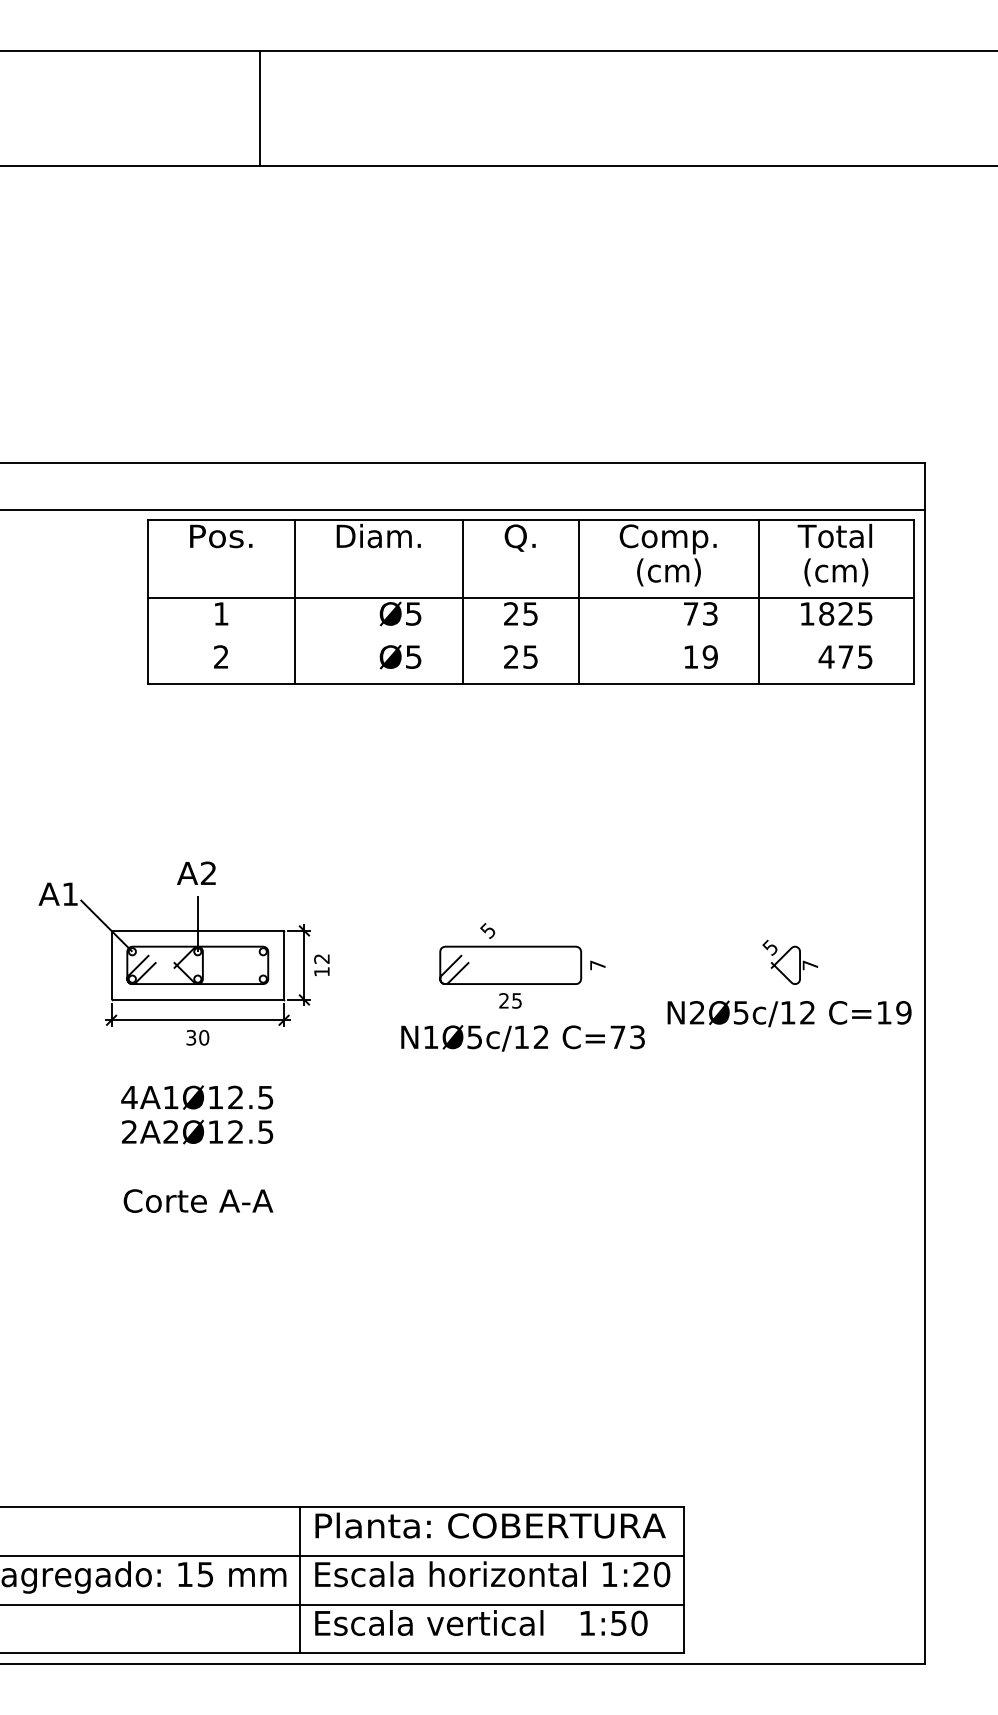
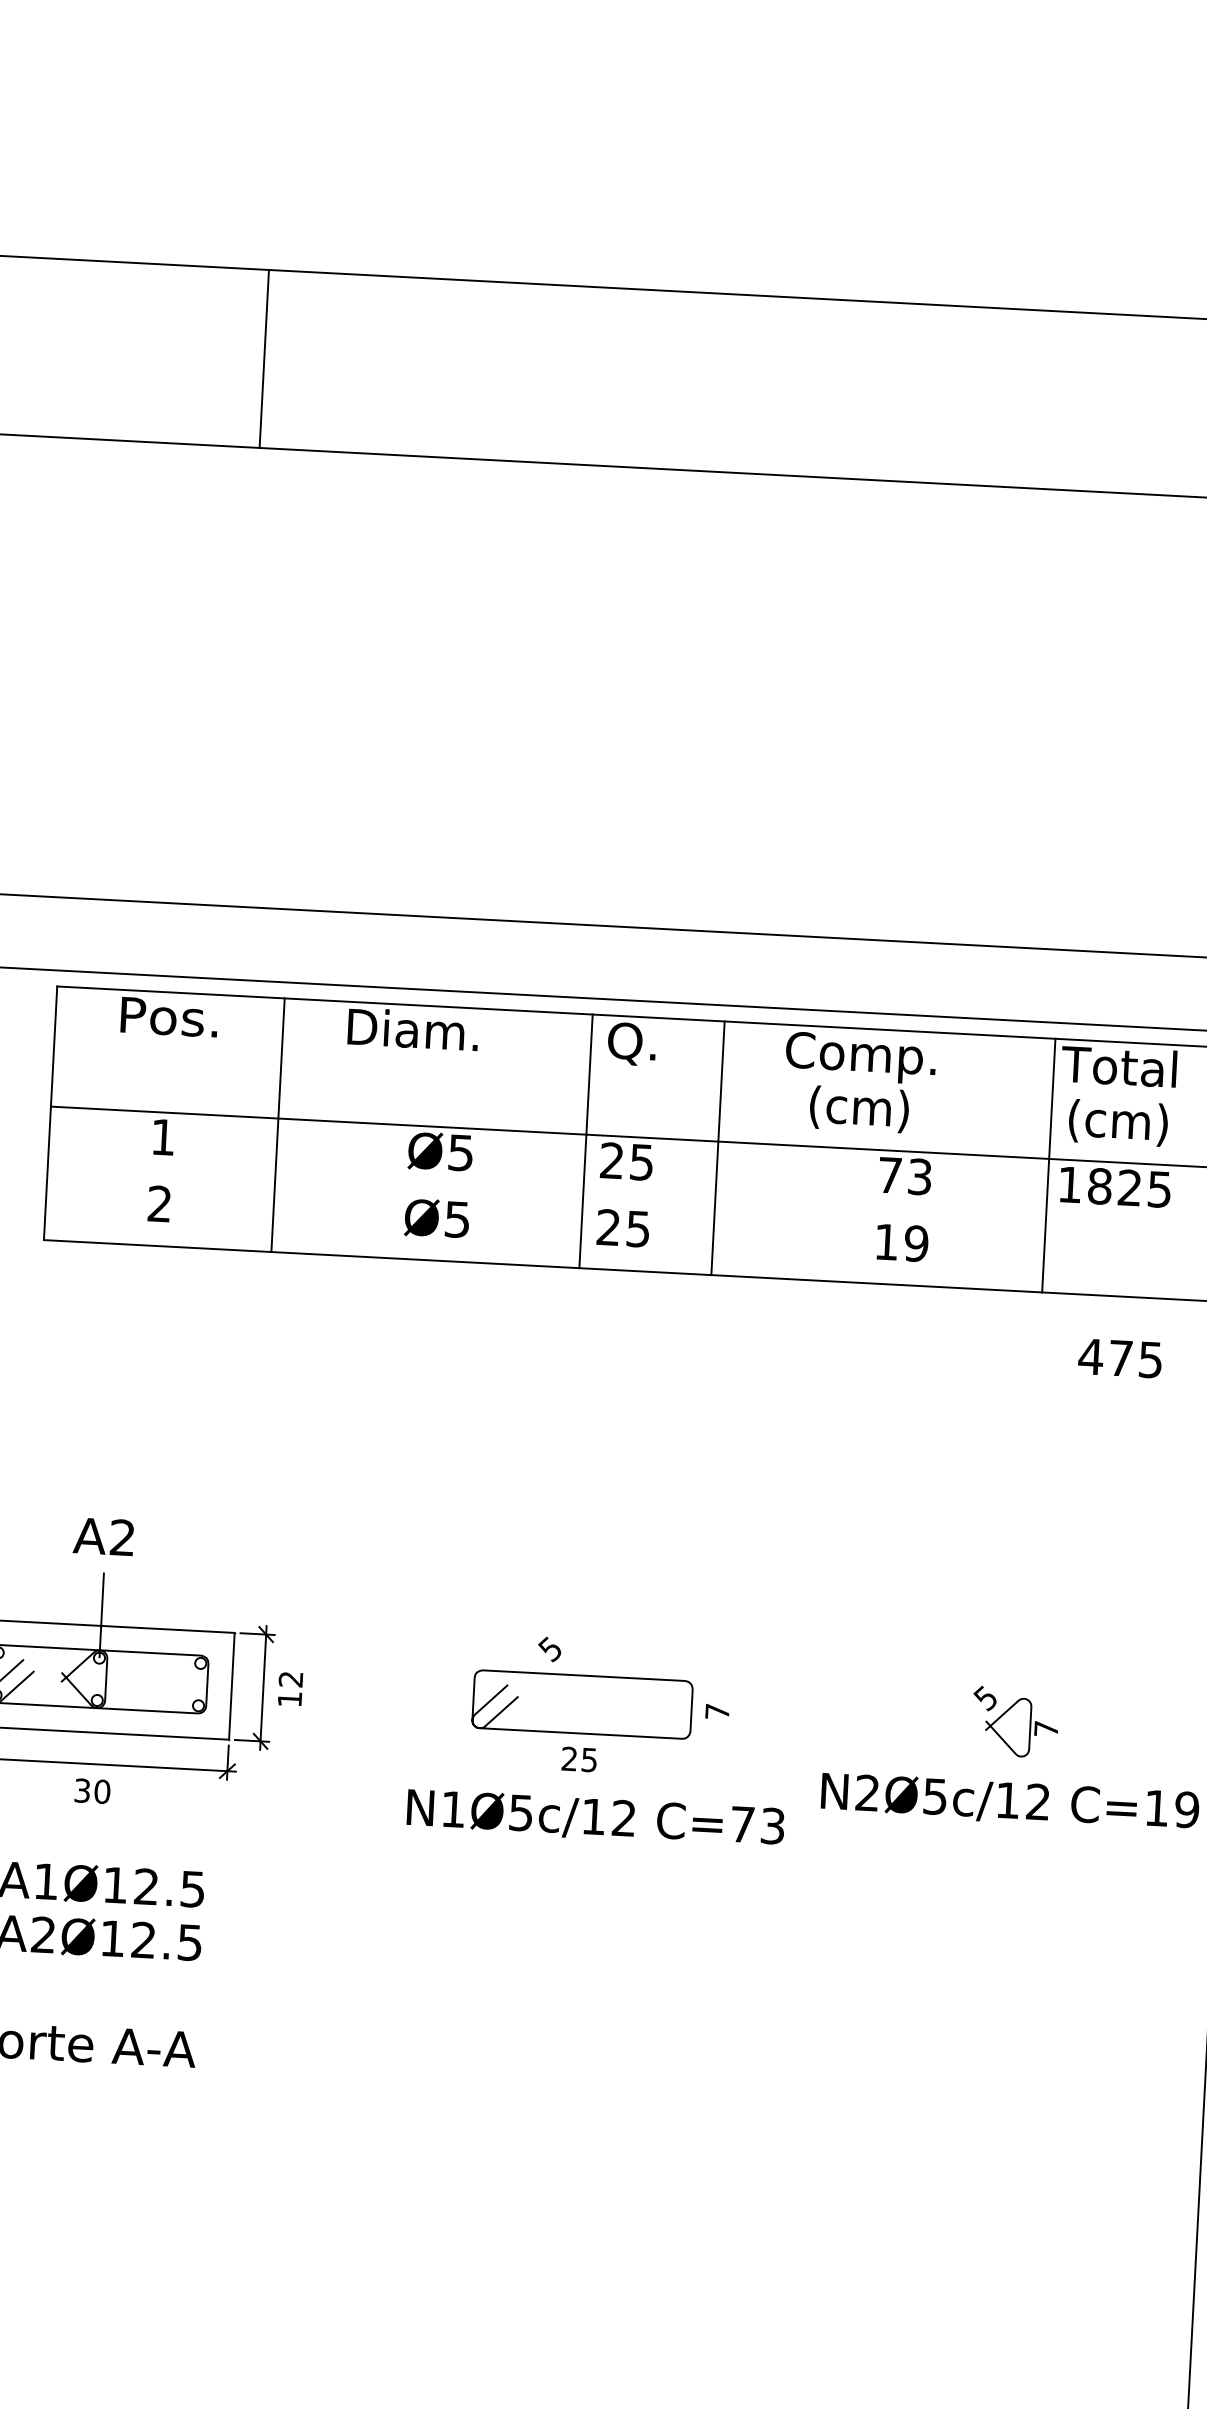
line: (462, 602) -> (585, 1141), moved
line: (758, 602) -> (1048, 1165), moved
text: (845, 656) -> (1120, 1357), moved

